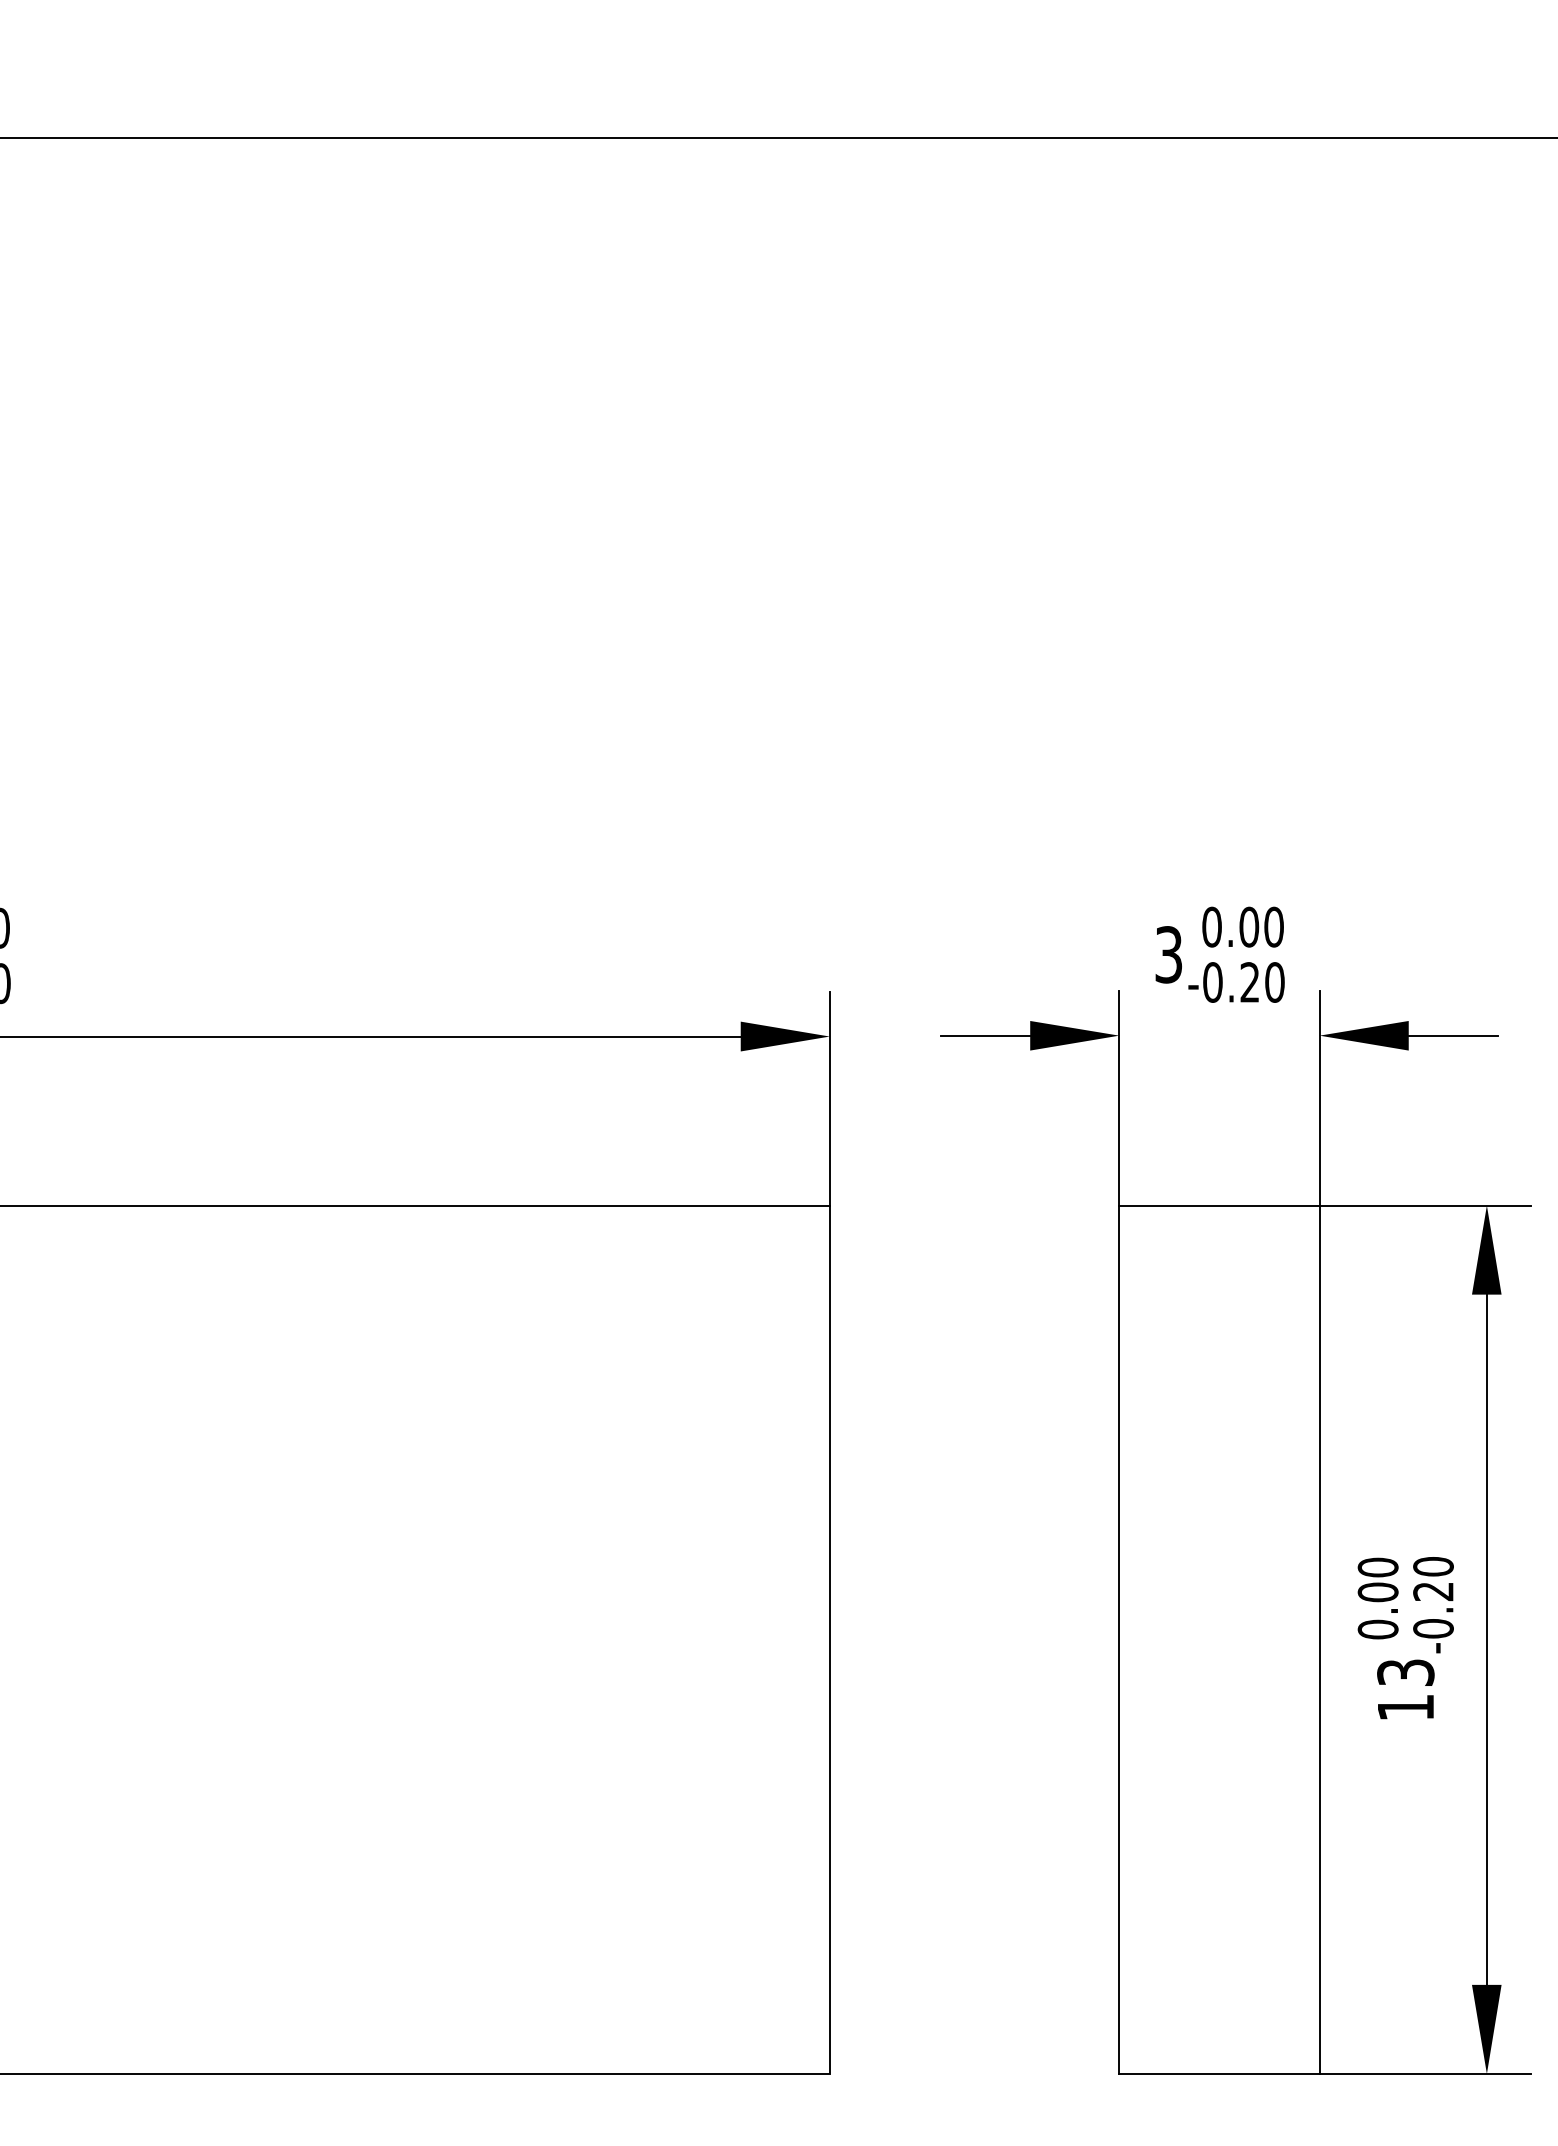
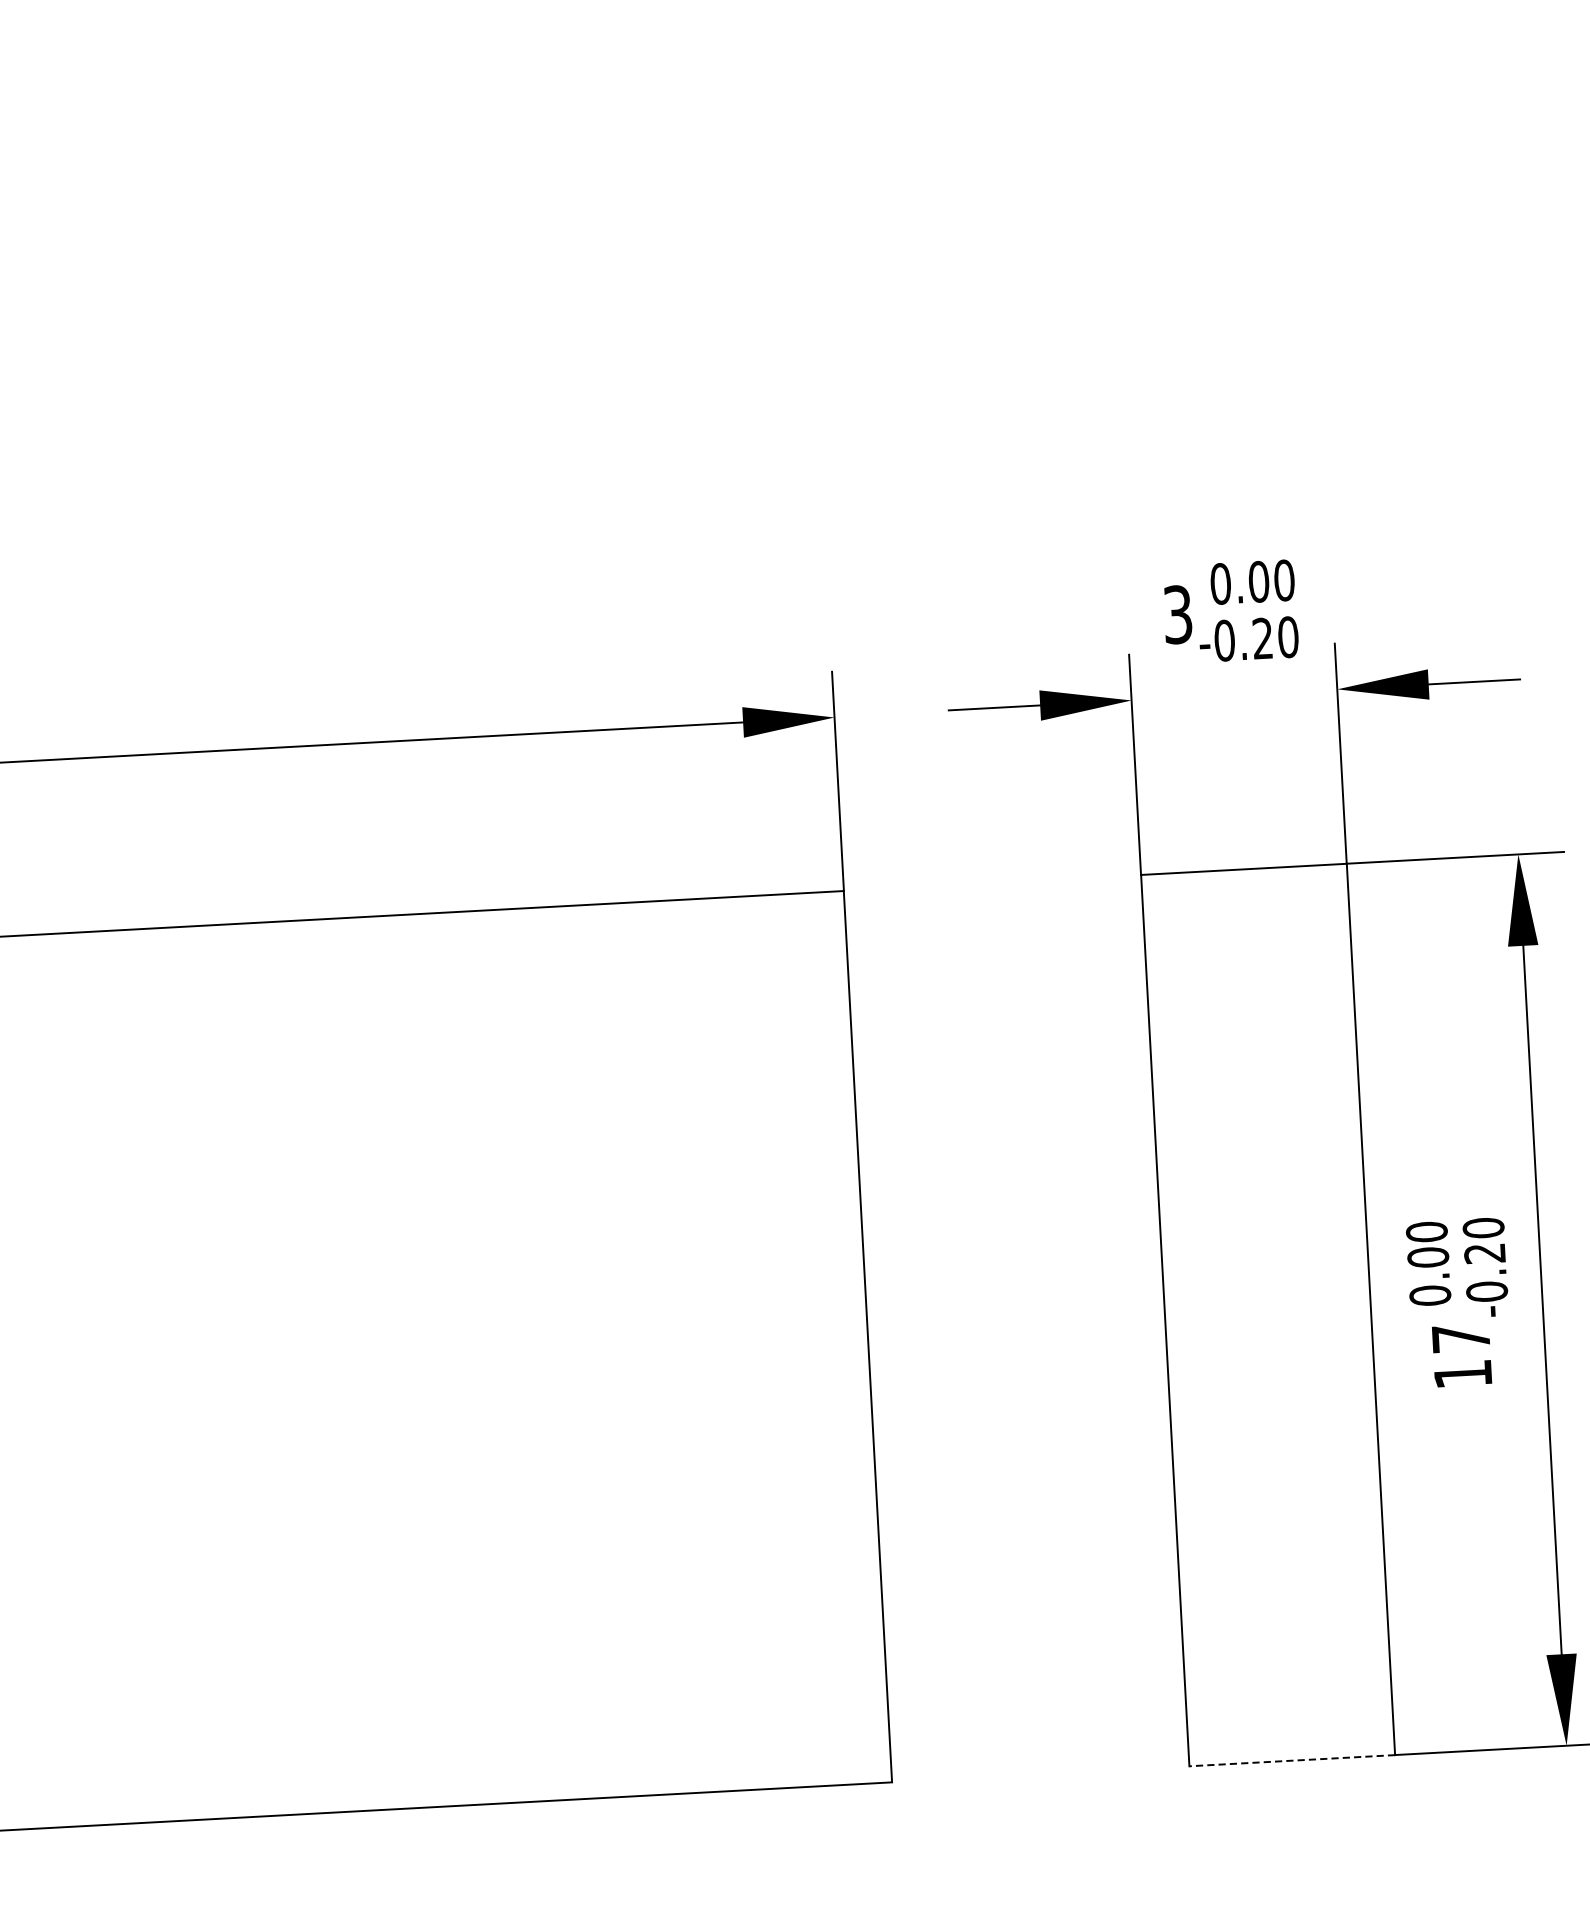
text: (1405, 1672) -> (1460, 1338), 13 -> 17
line: (1219, 2074) -> (1292, 1761), solid -> dashed

